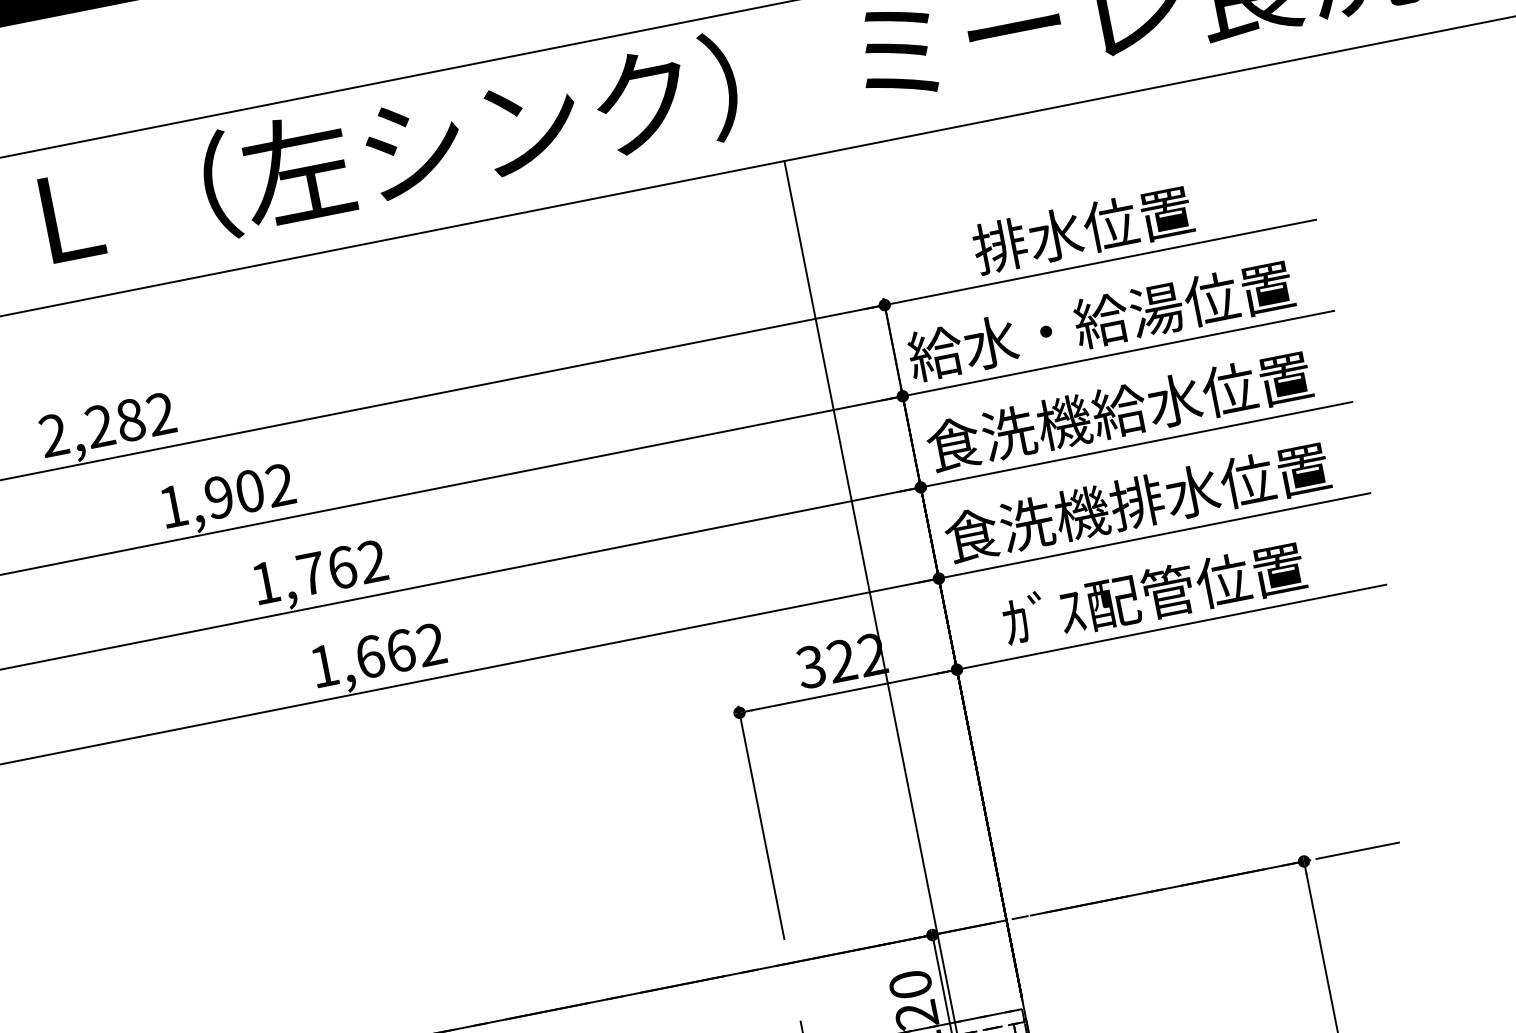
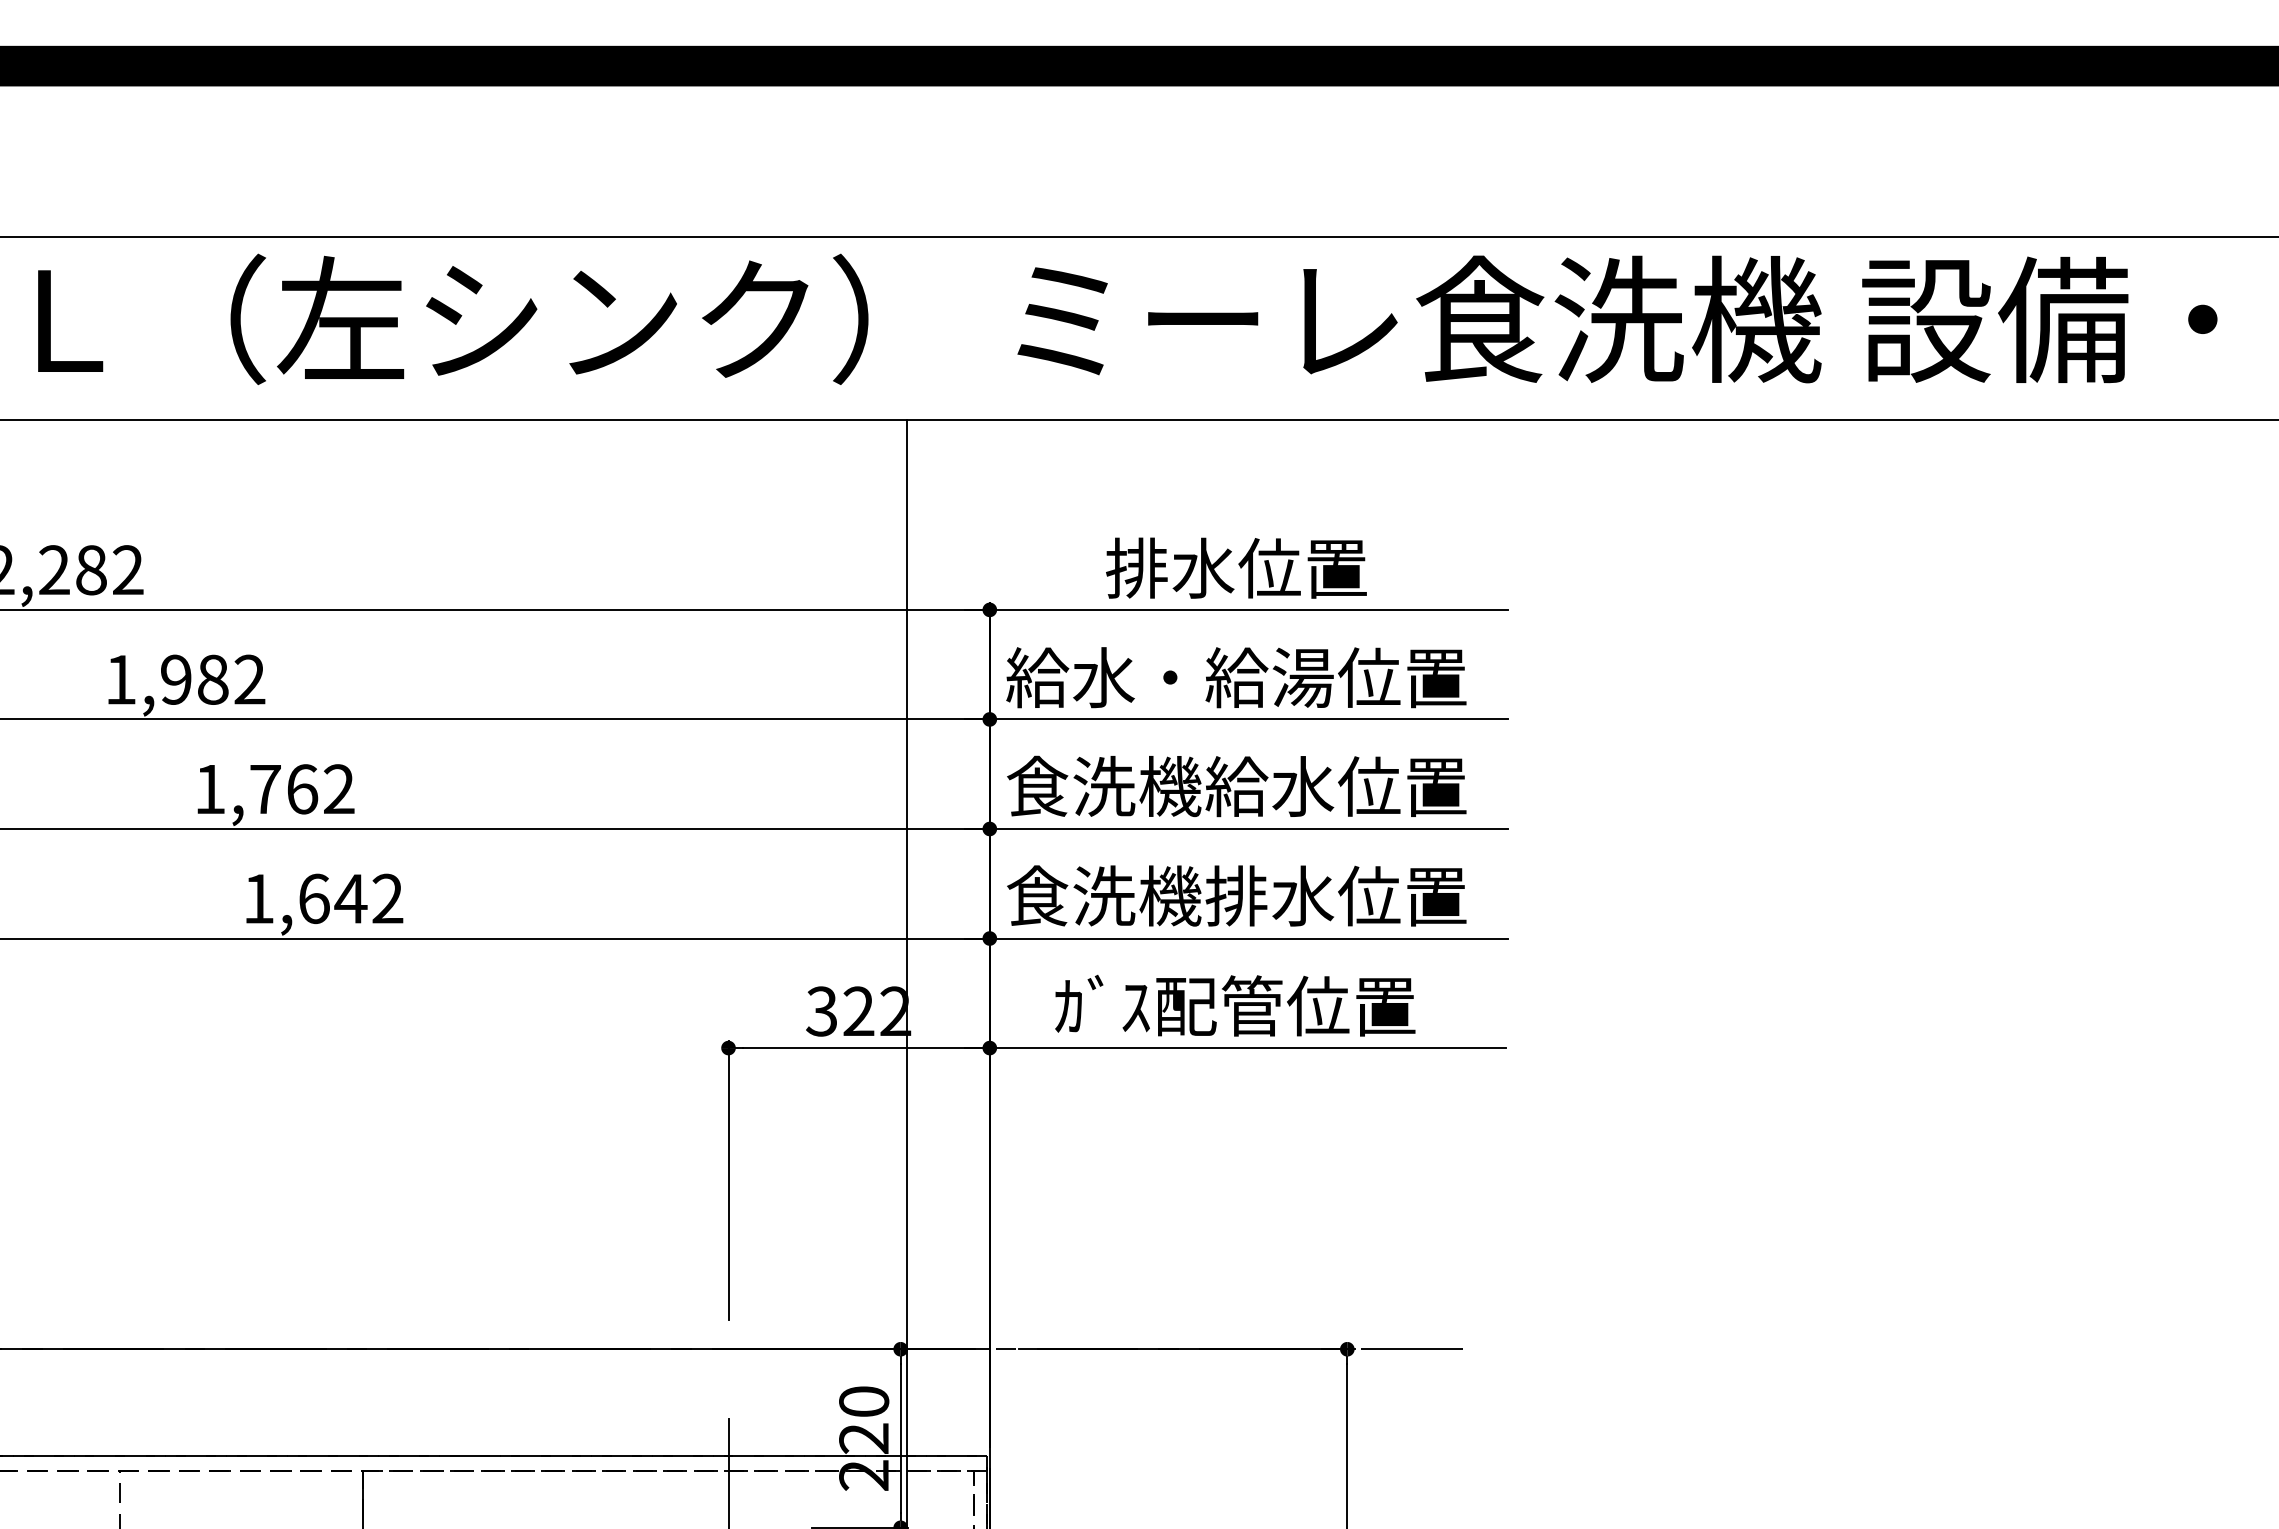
text: (250, 490) -> (213, 679), 1,902 -> 1,982
text: (400, 650) -> (350, 898), 1,662 -> 1,642

